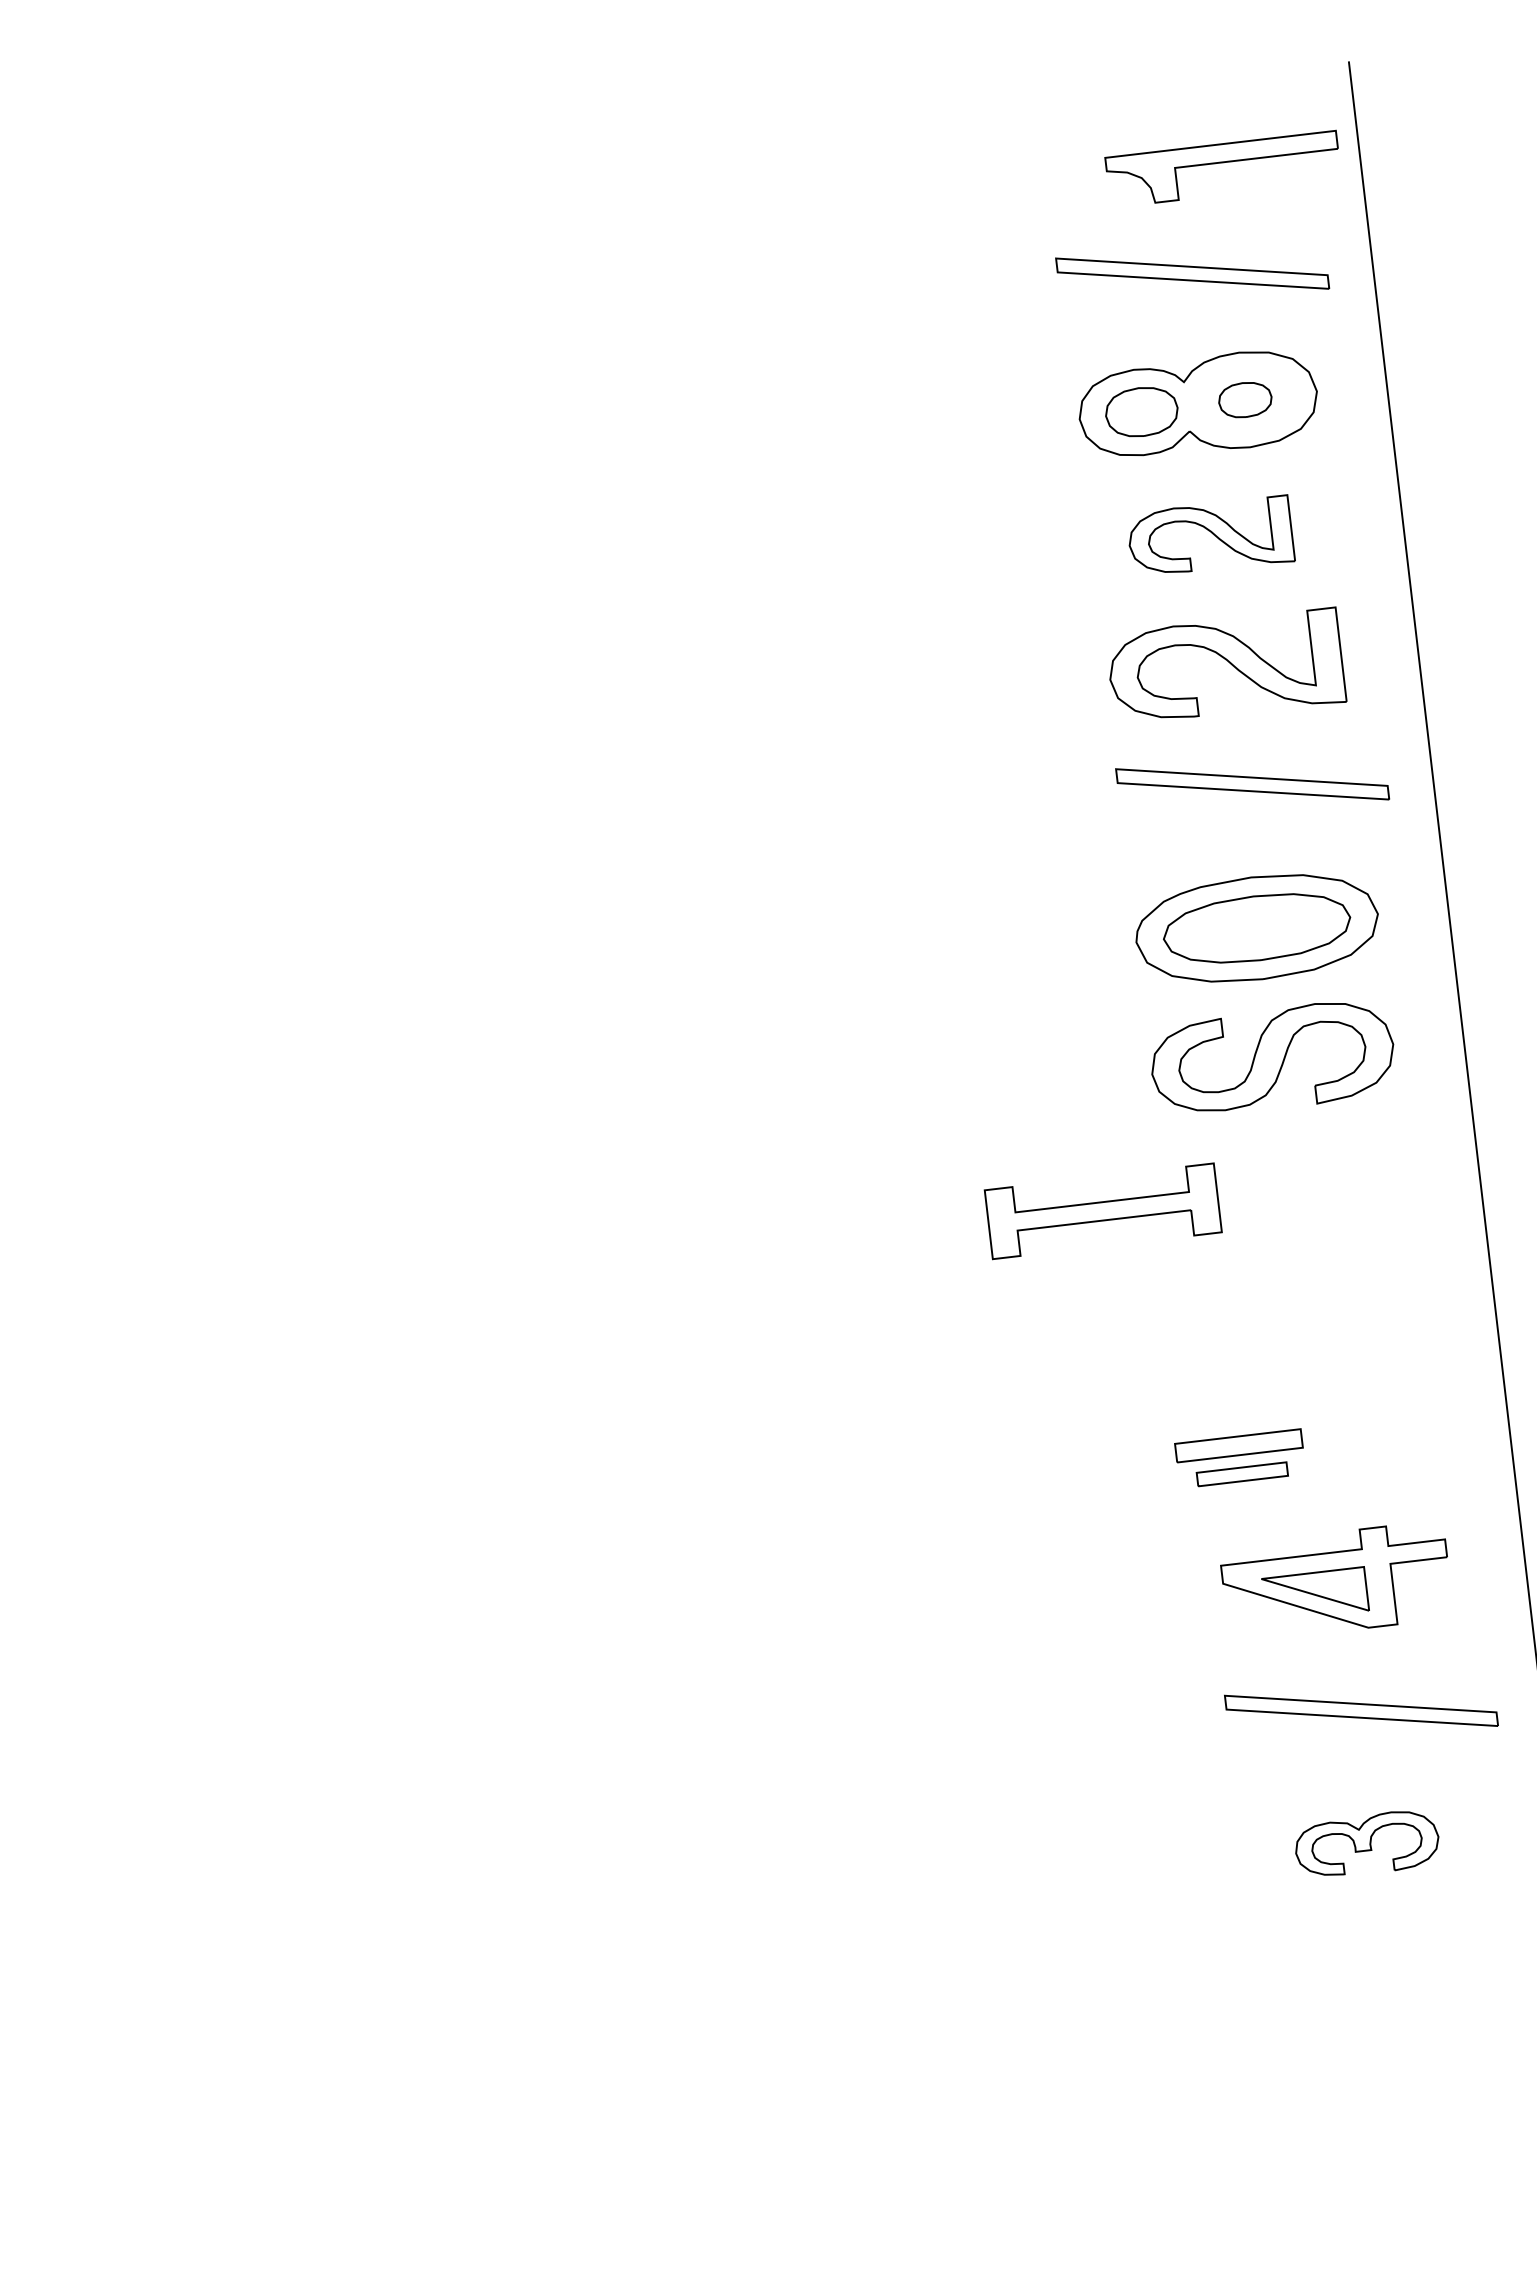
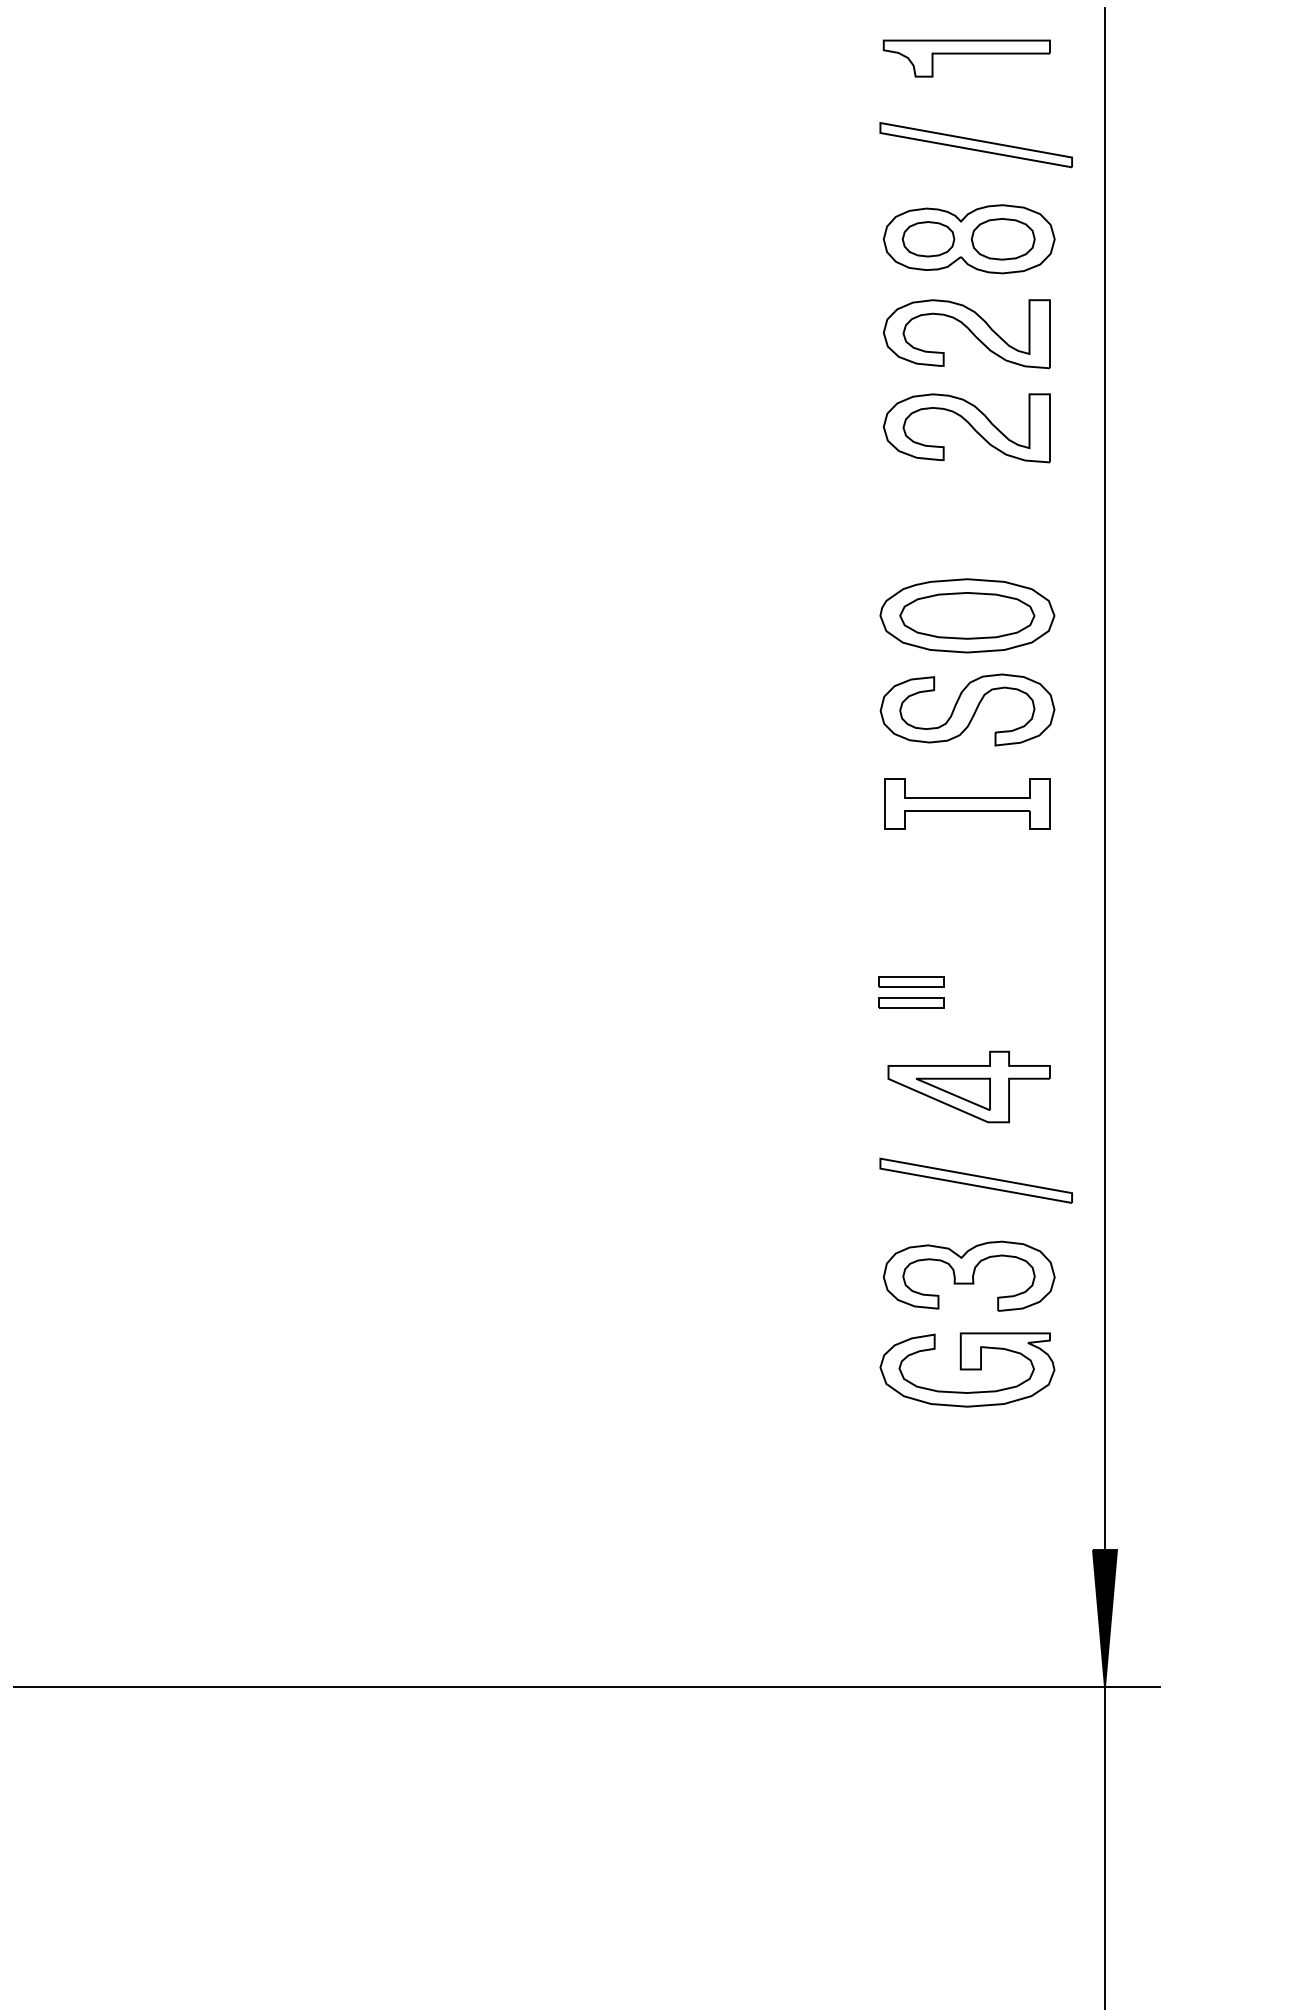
part: (1222, 169) -> (966, 58), moved
part: (1244, 400) -> (1002, 239), size x1.67
part: (1209, 537) -> (966, 334), size x1.43
part: (1251, 784) -> (975, 513), removed
part: (1103, 1210) -> (967, 803), moved
part: (1239, 1444) -> (911, 981), size x0.71
part: (1366, 1843) -> (968, 1275), size x1.67
part: (1380, 1974) -> (967, 1369), added

